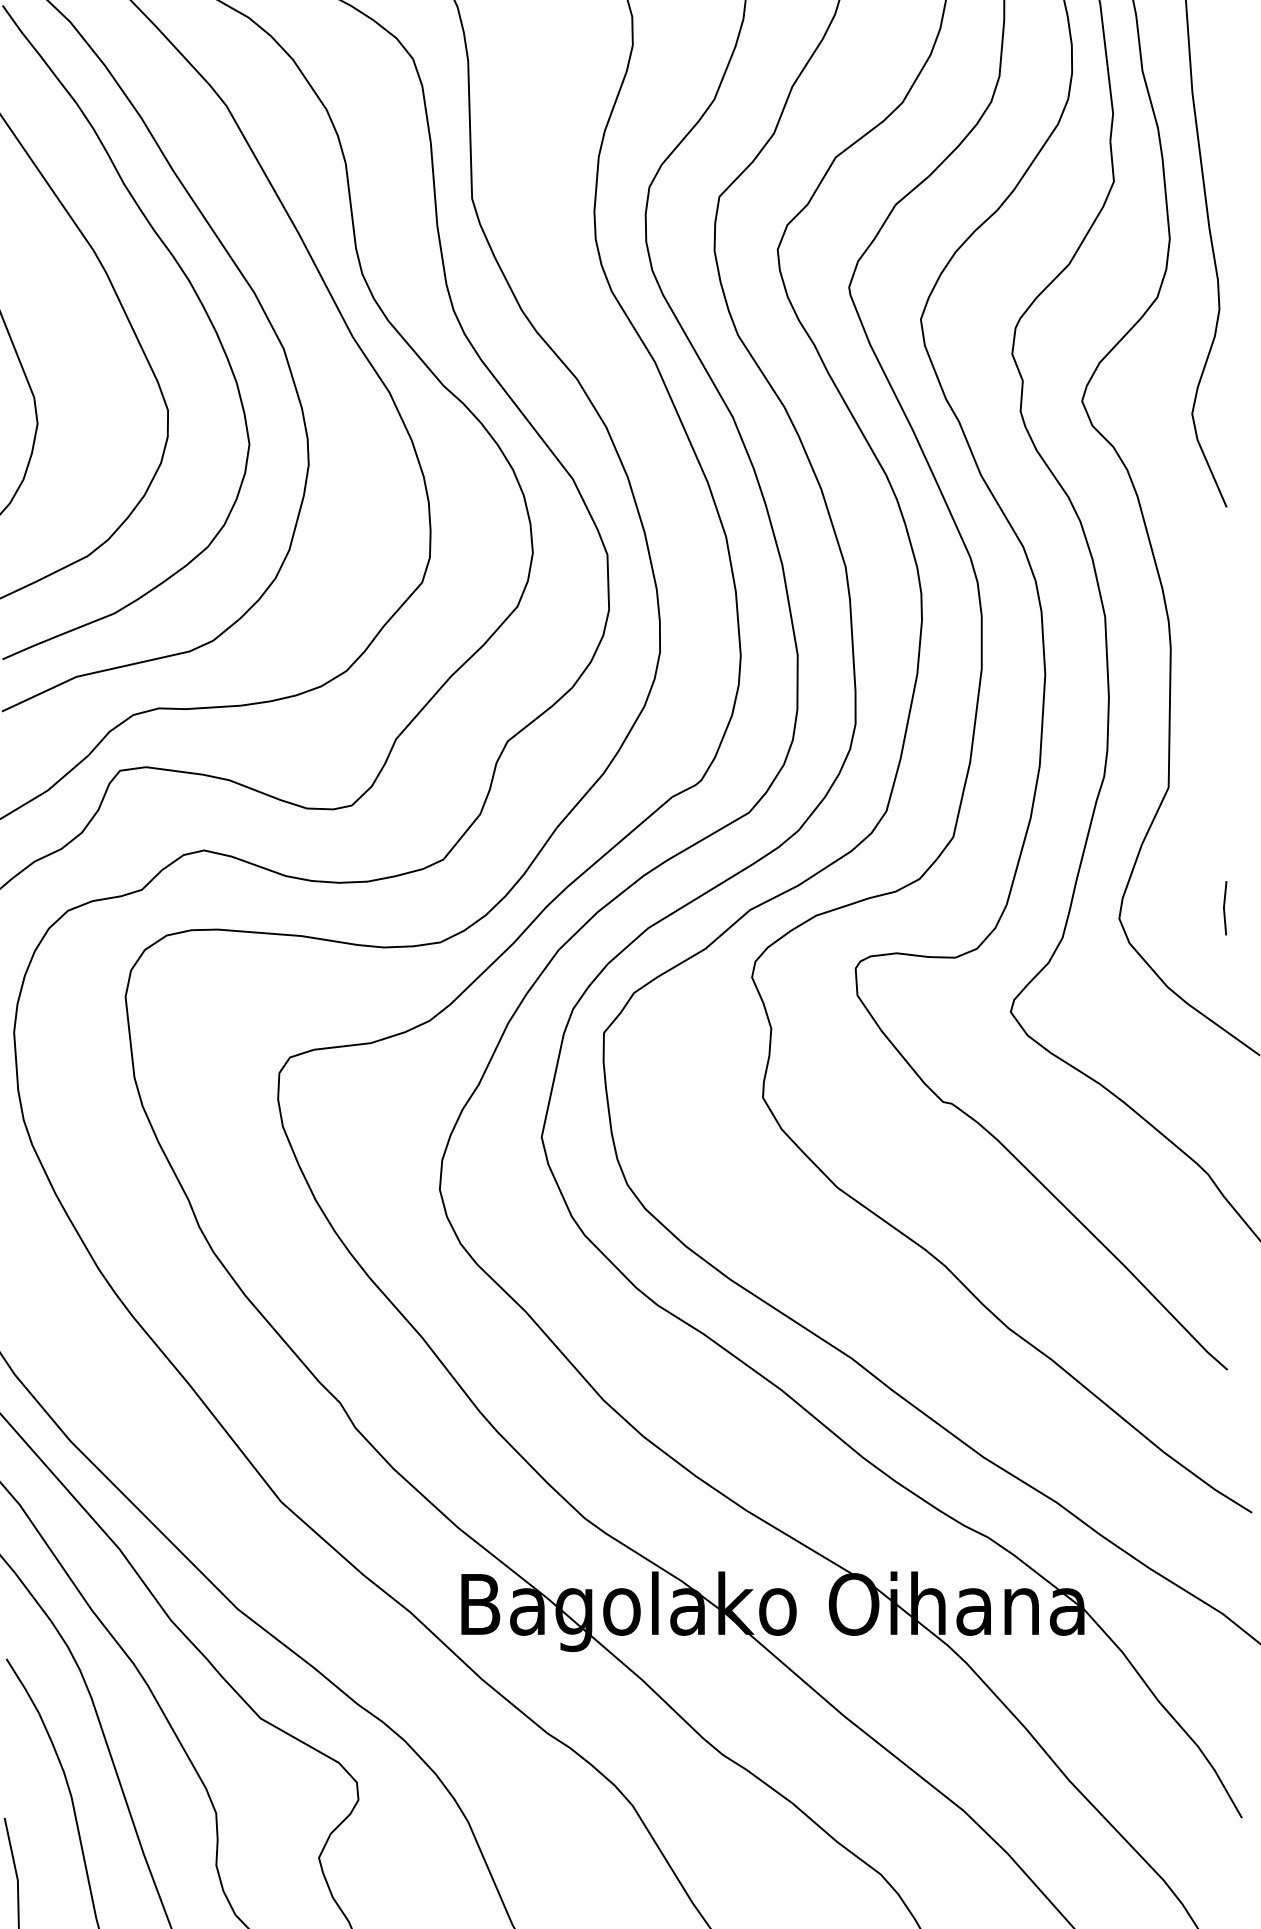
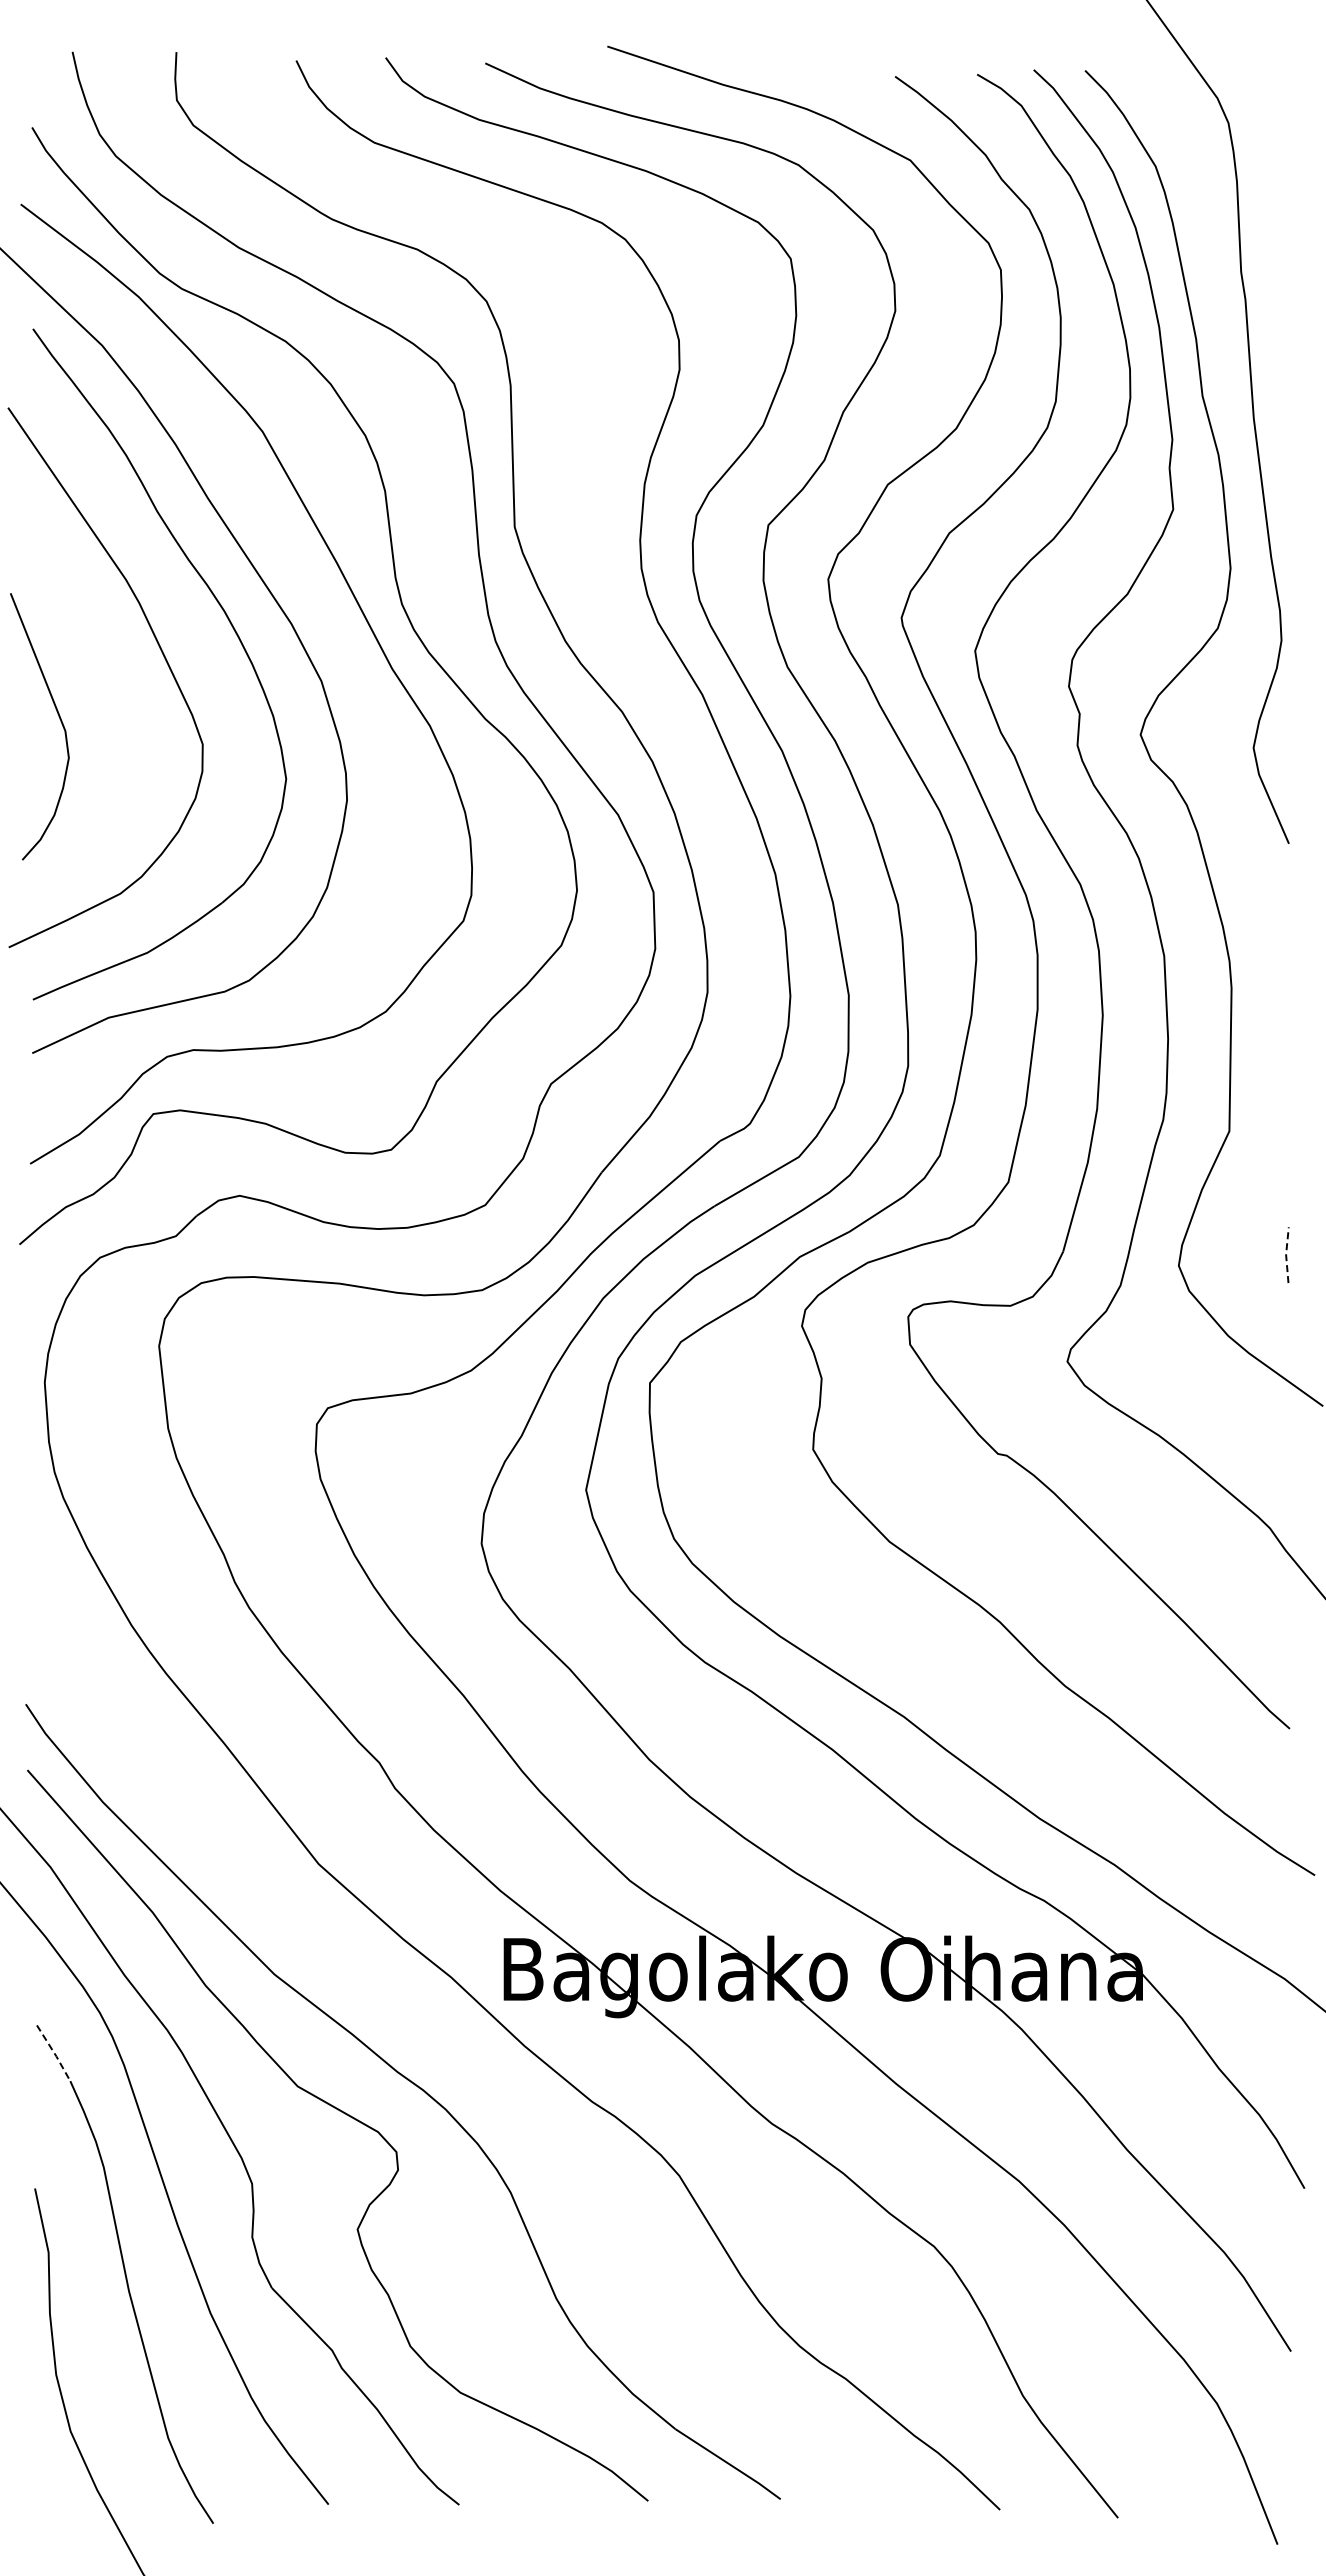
line: (1224, 907) -> (1286, 1254), solid -> dashed
line: (23, 1686) -> (54, 2053), solid -> dashed

